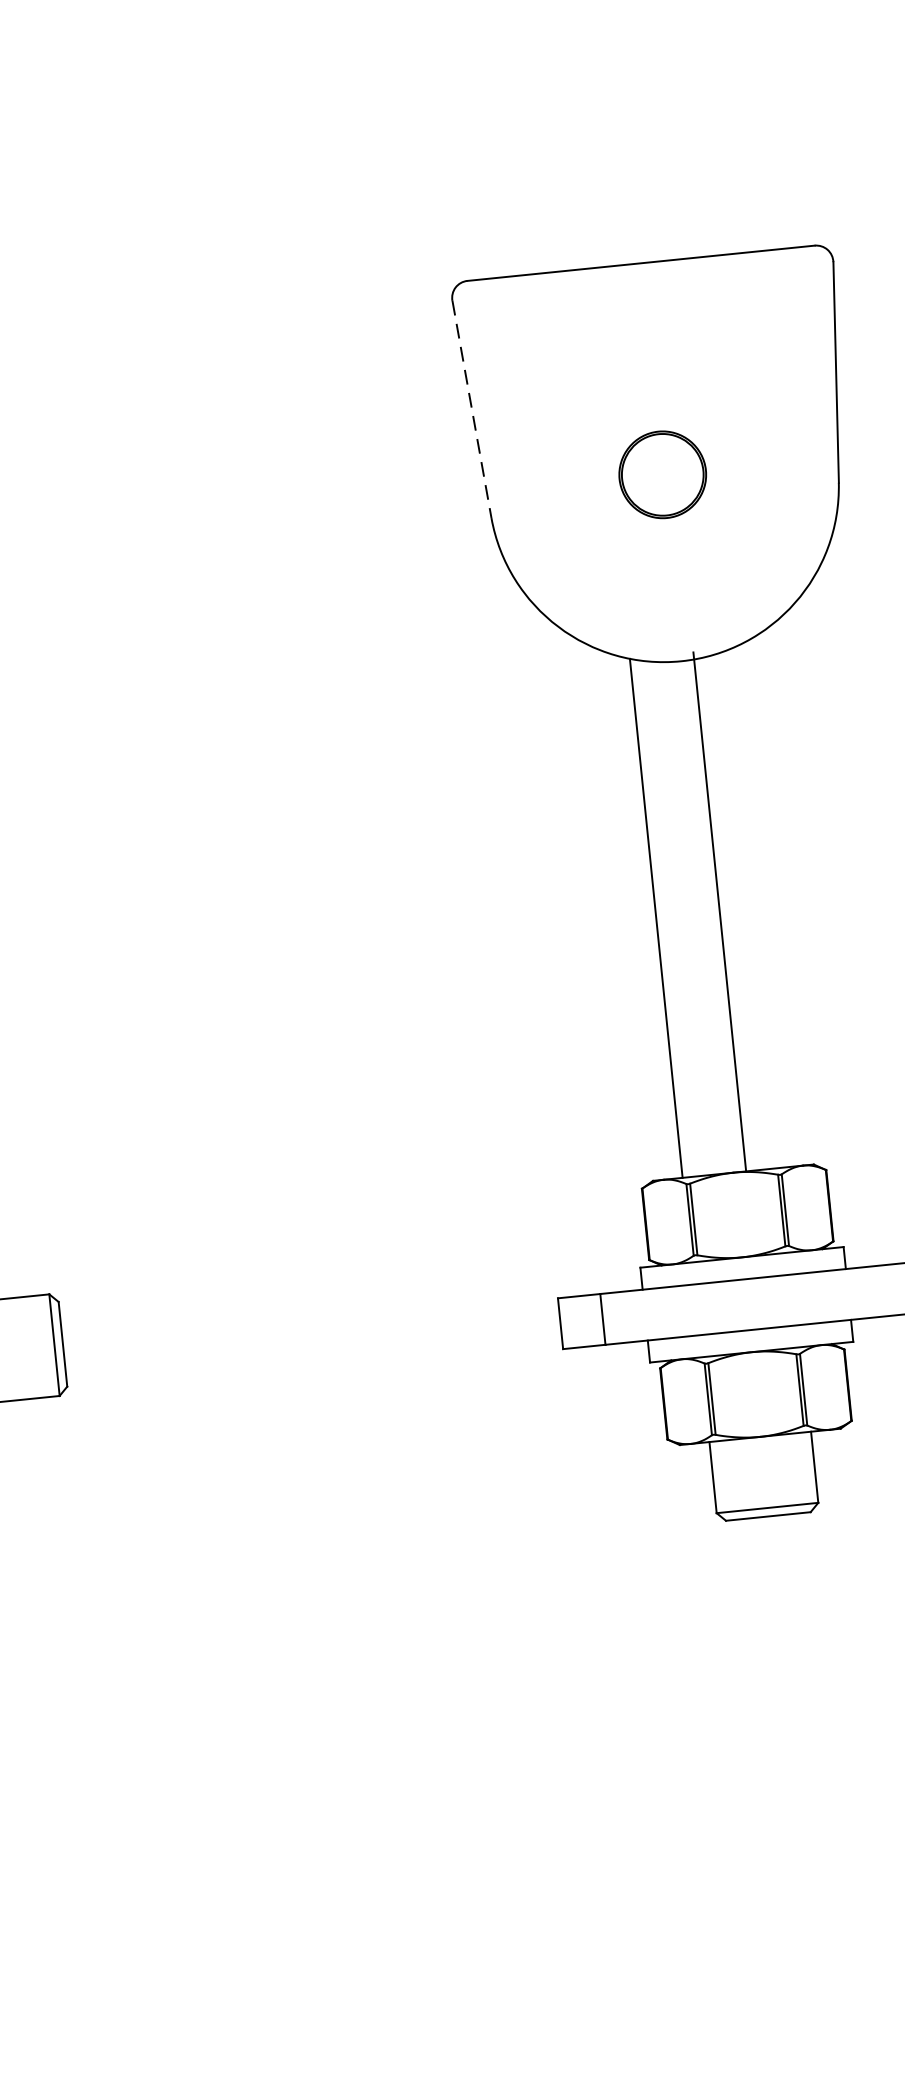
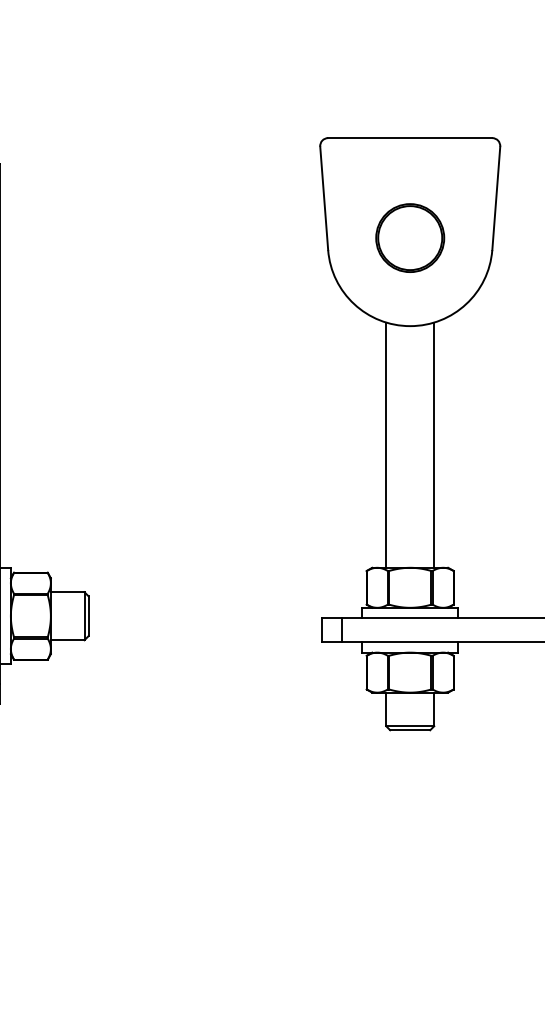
line: (472, 409) -> (324, 198), dashed -> solid
part: (662, 473) -> (410, 237), size x1.67
line: (720, 910) -> (434, 444), moved

